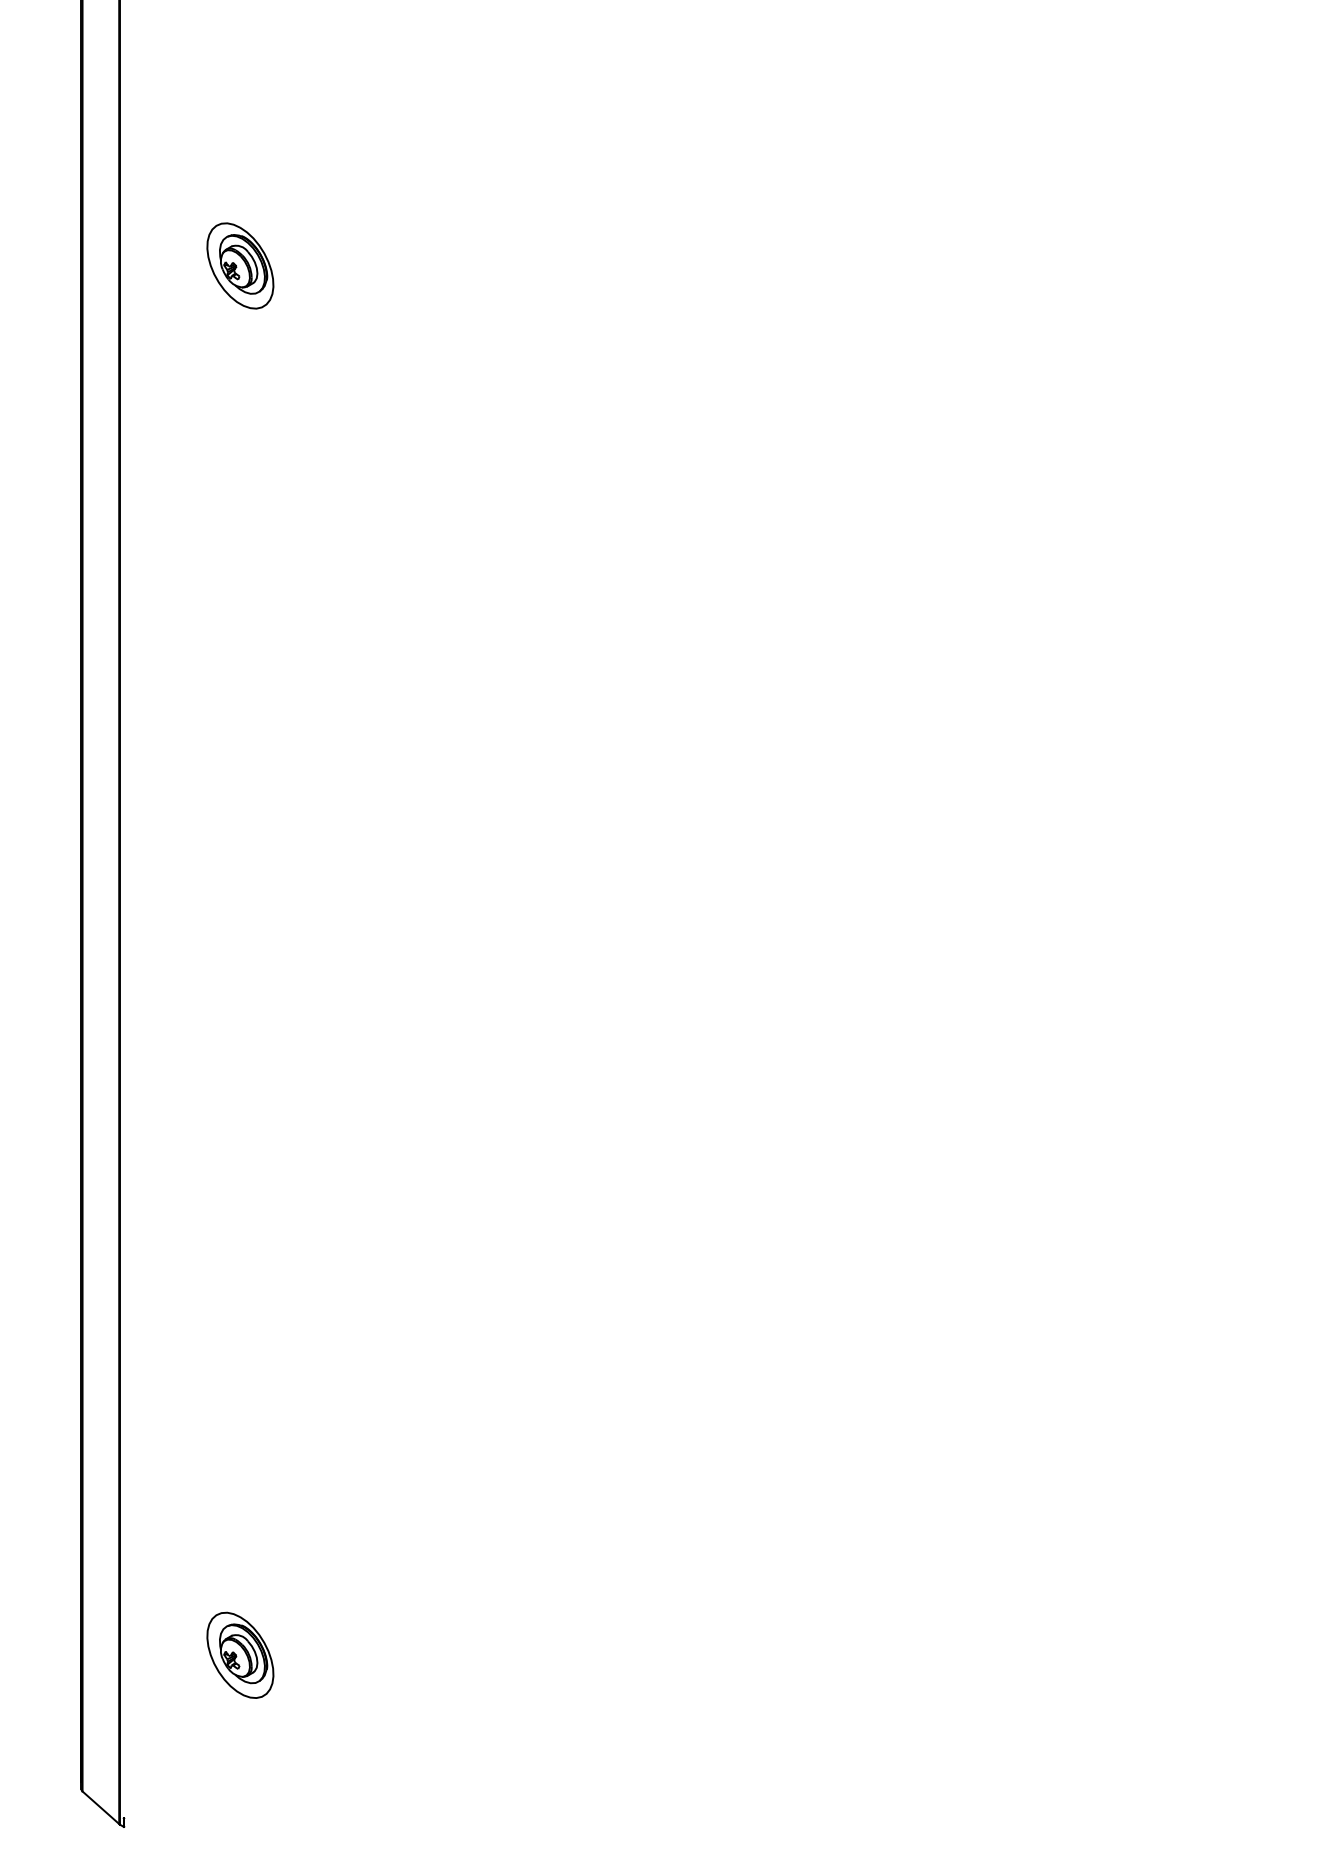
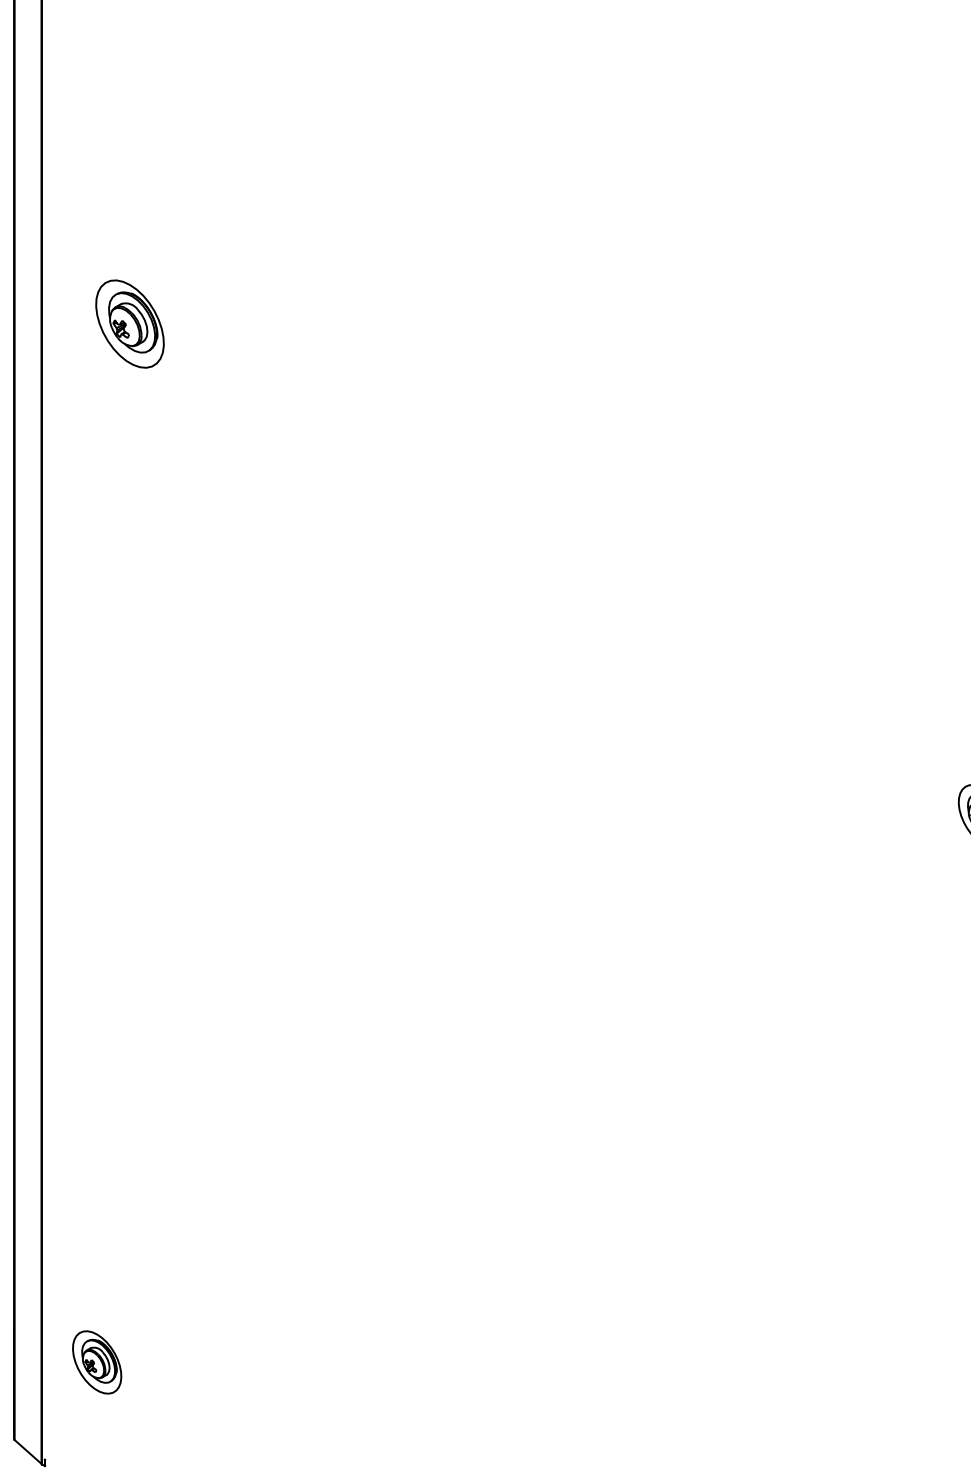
part: (240, 265) -> (130, 323), size x1.4
part: (240, 1655) -> (97, 1362), moved

